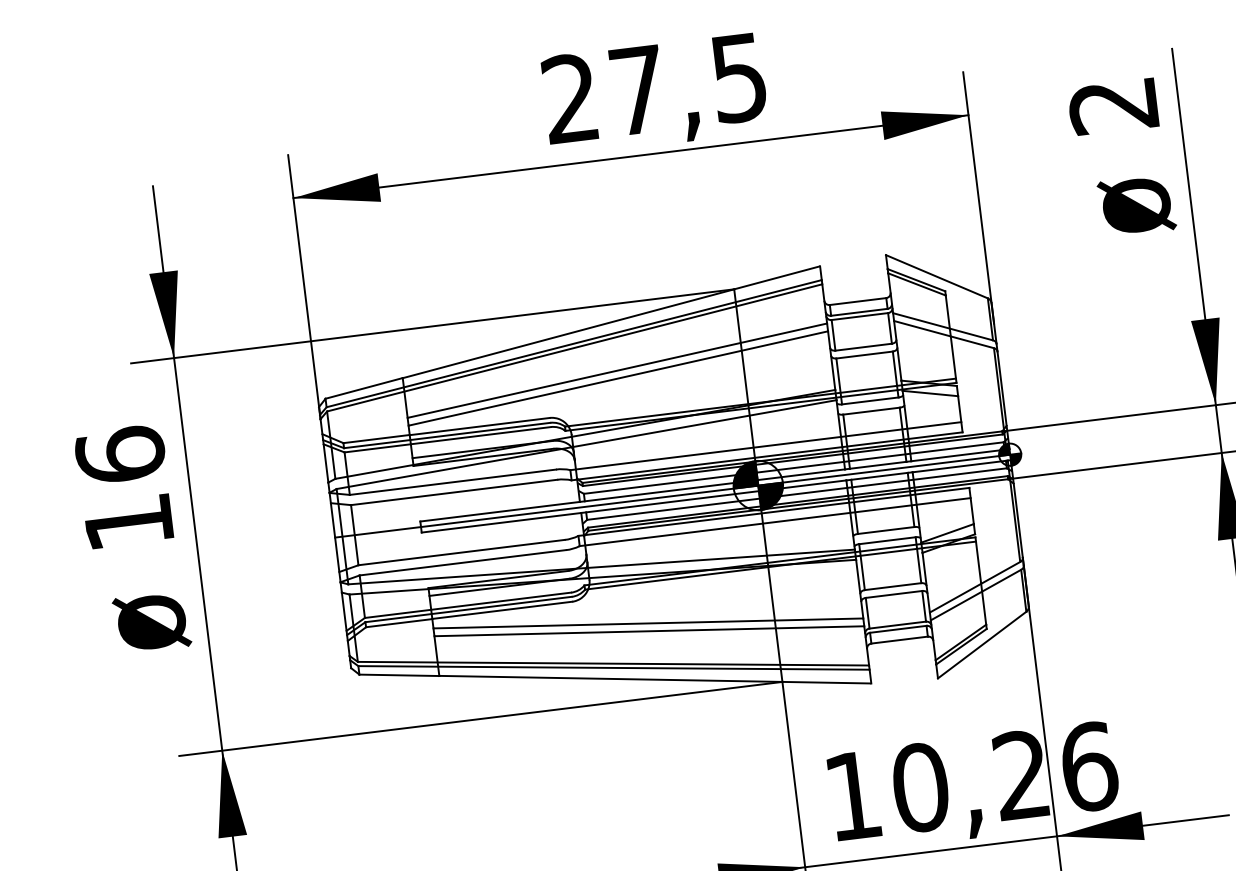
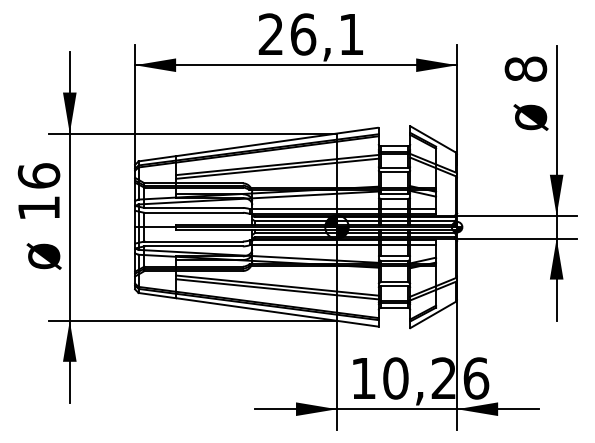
text: (686, 84) -> (326, 34), 27,5 -> 26,1
text: (1112, 104) -> (525, 68), 2 -> 8

